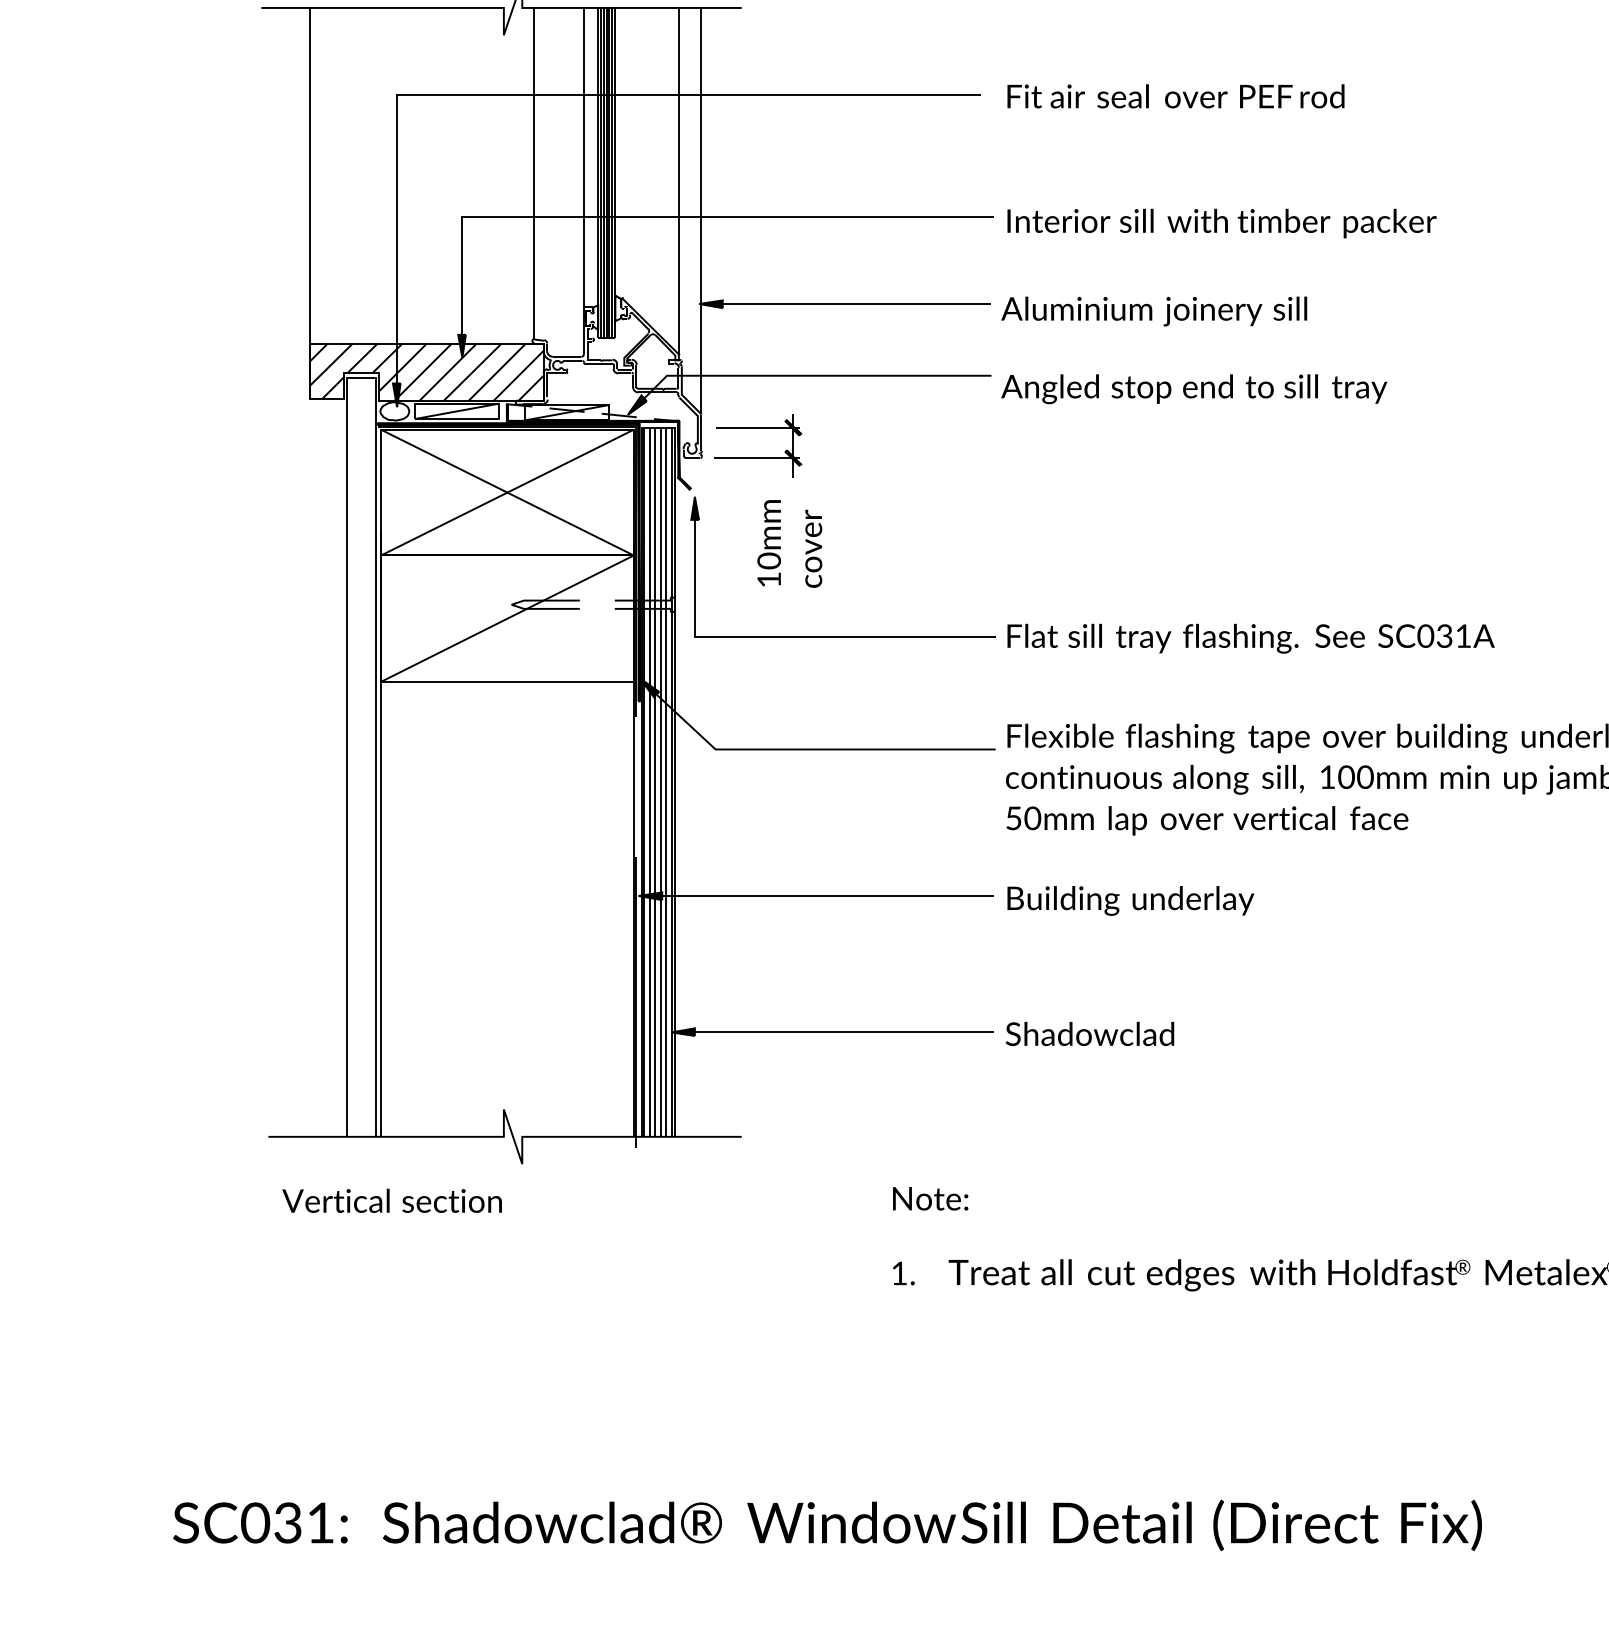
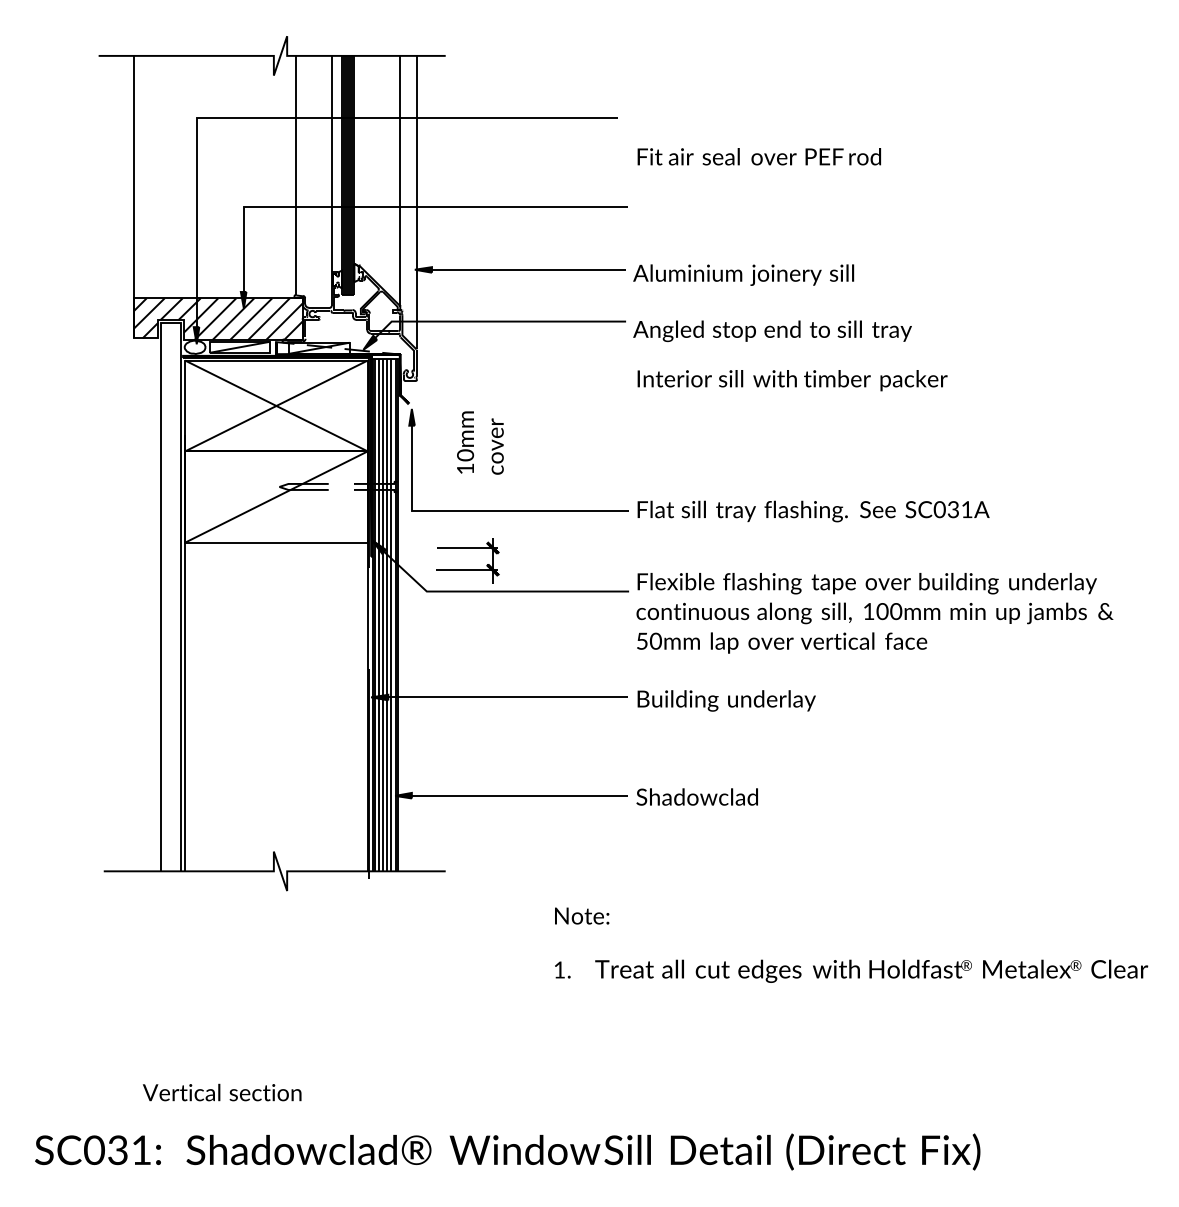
text: (1174, 96) -> (758, 156), moved
text: (1221, 223) -> (792, 380), moved
part: (758, 457) -> (467, 569), moved
text: (392, 1200) -> (222, 1092), moved

